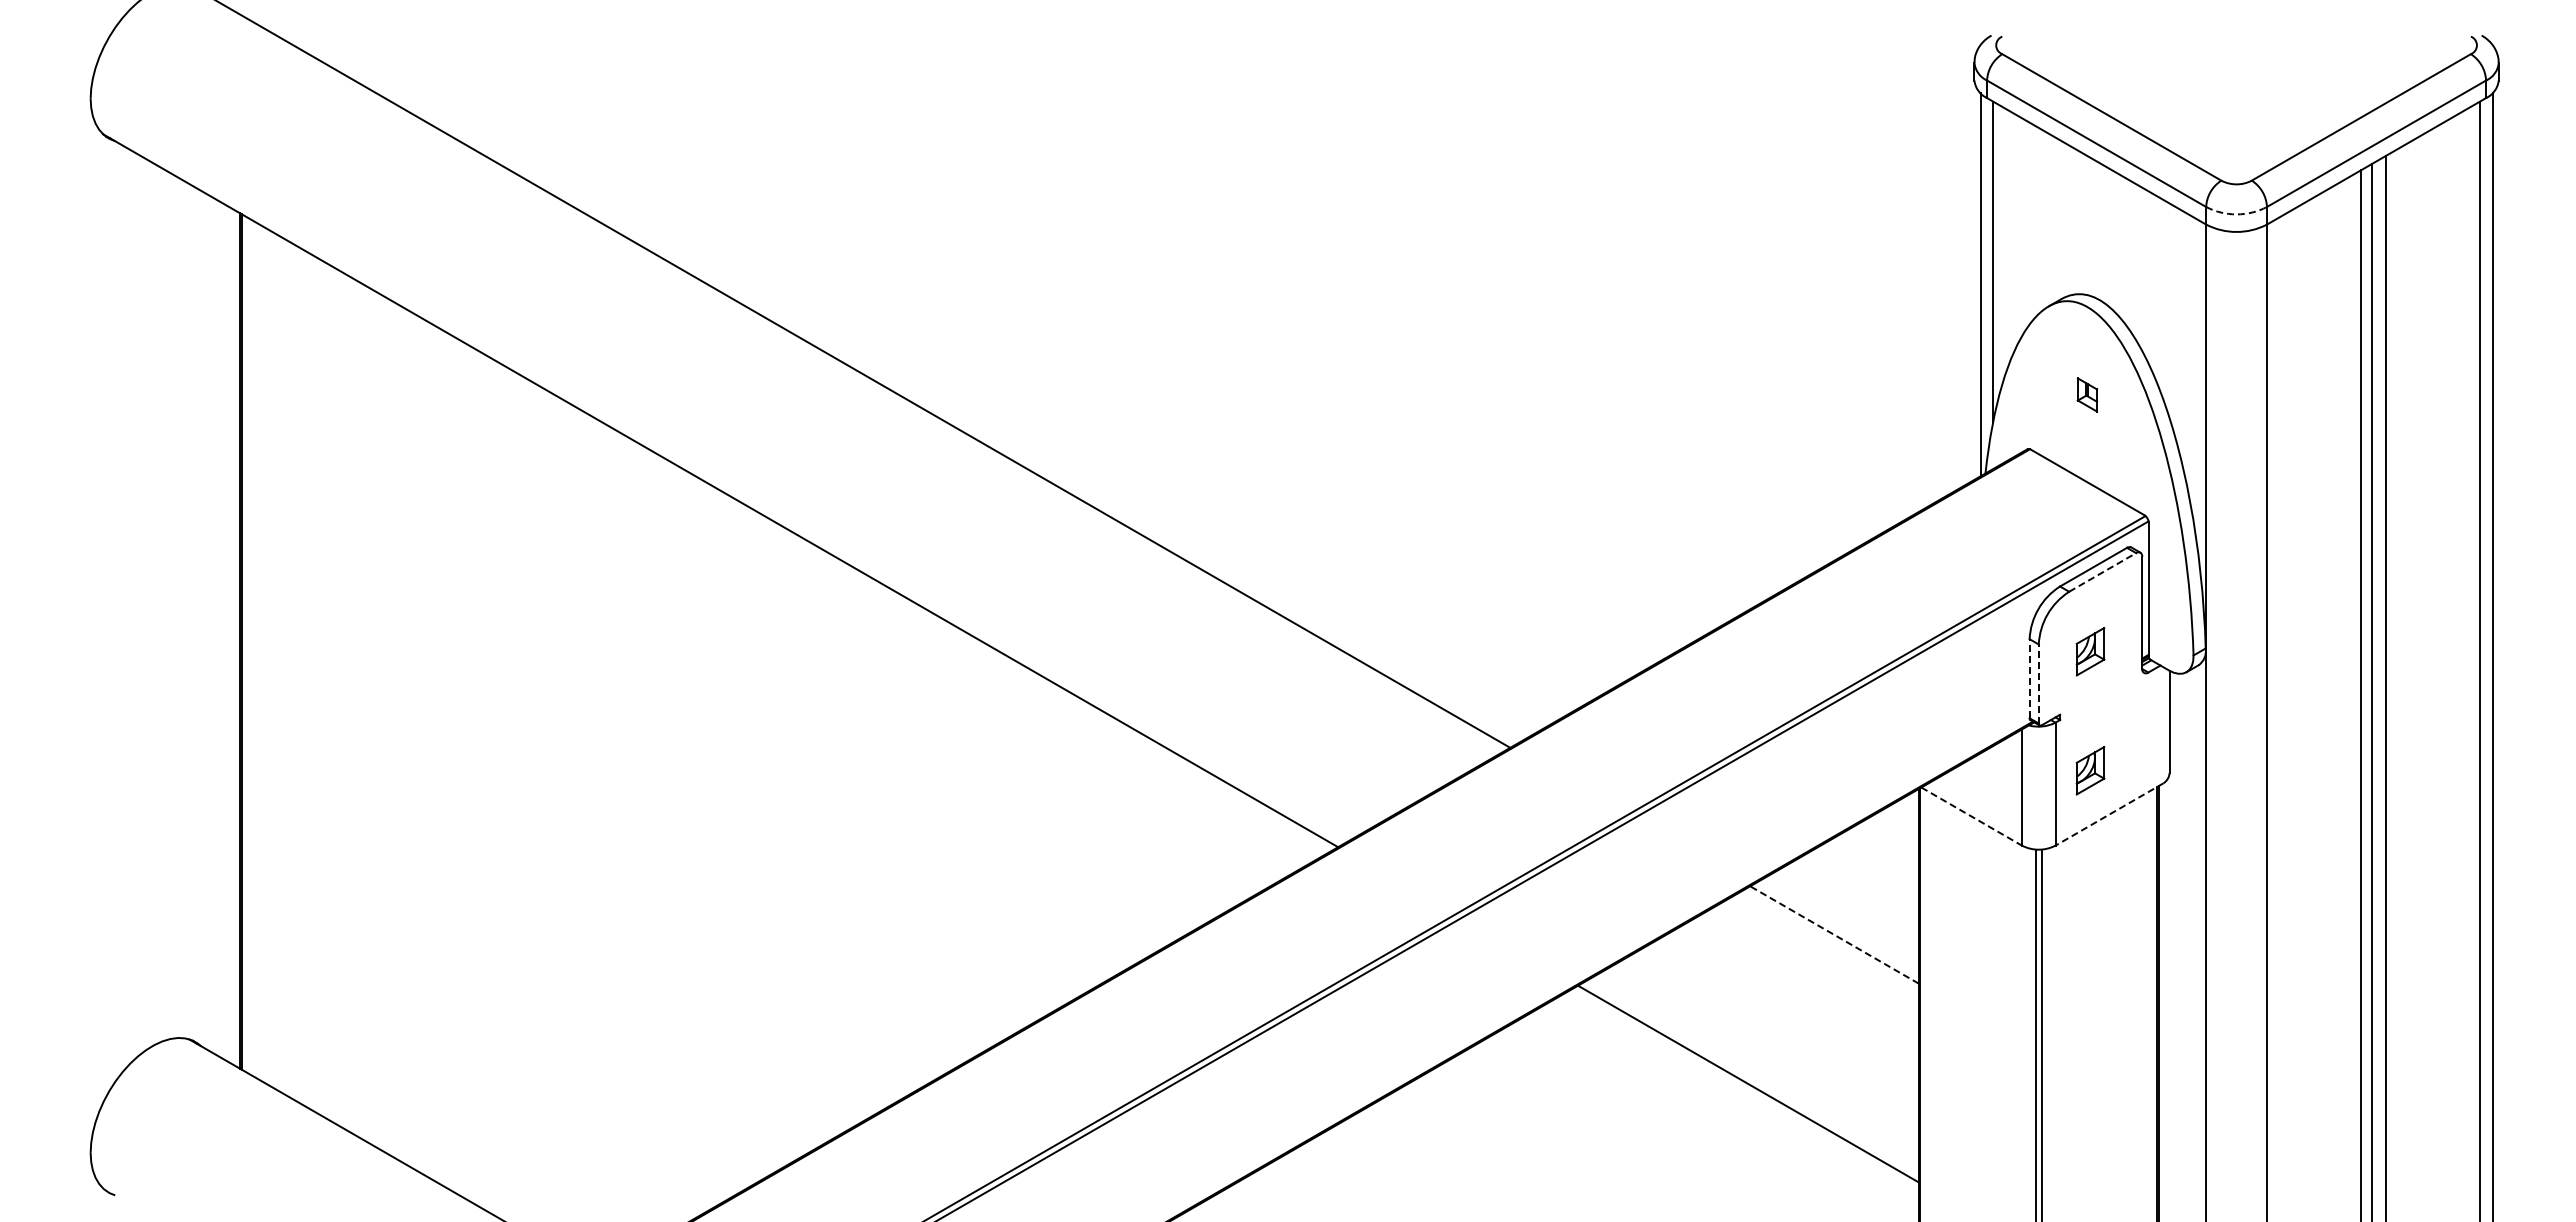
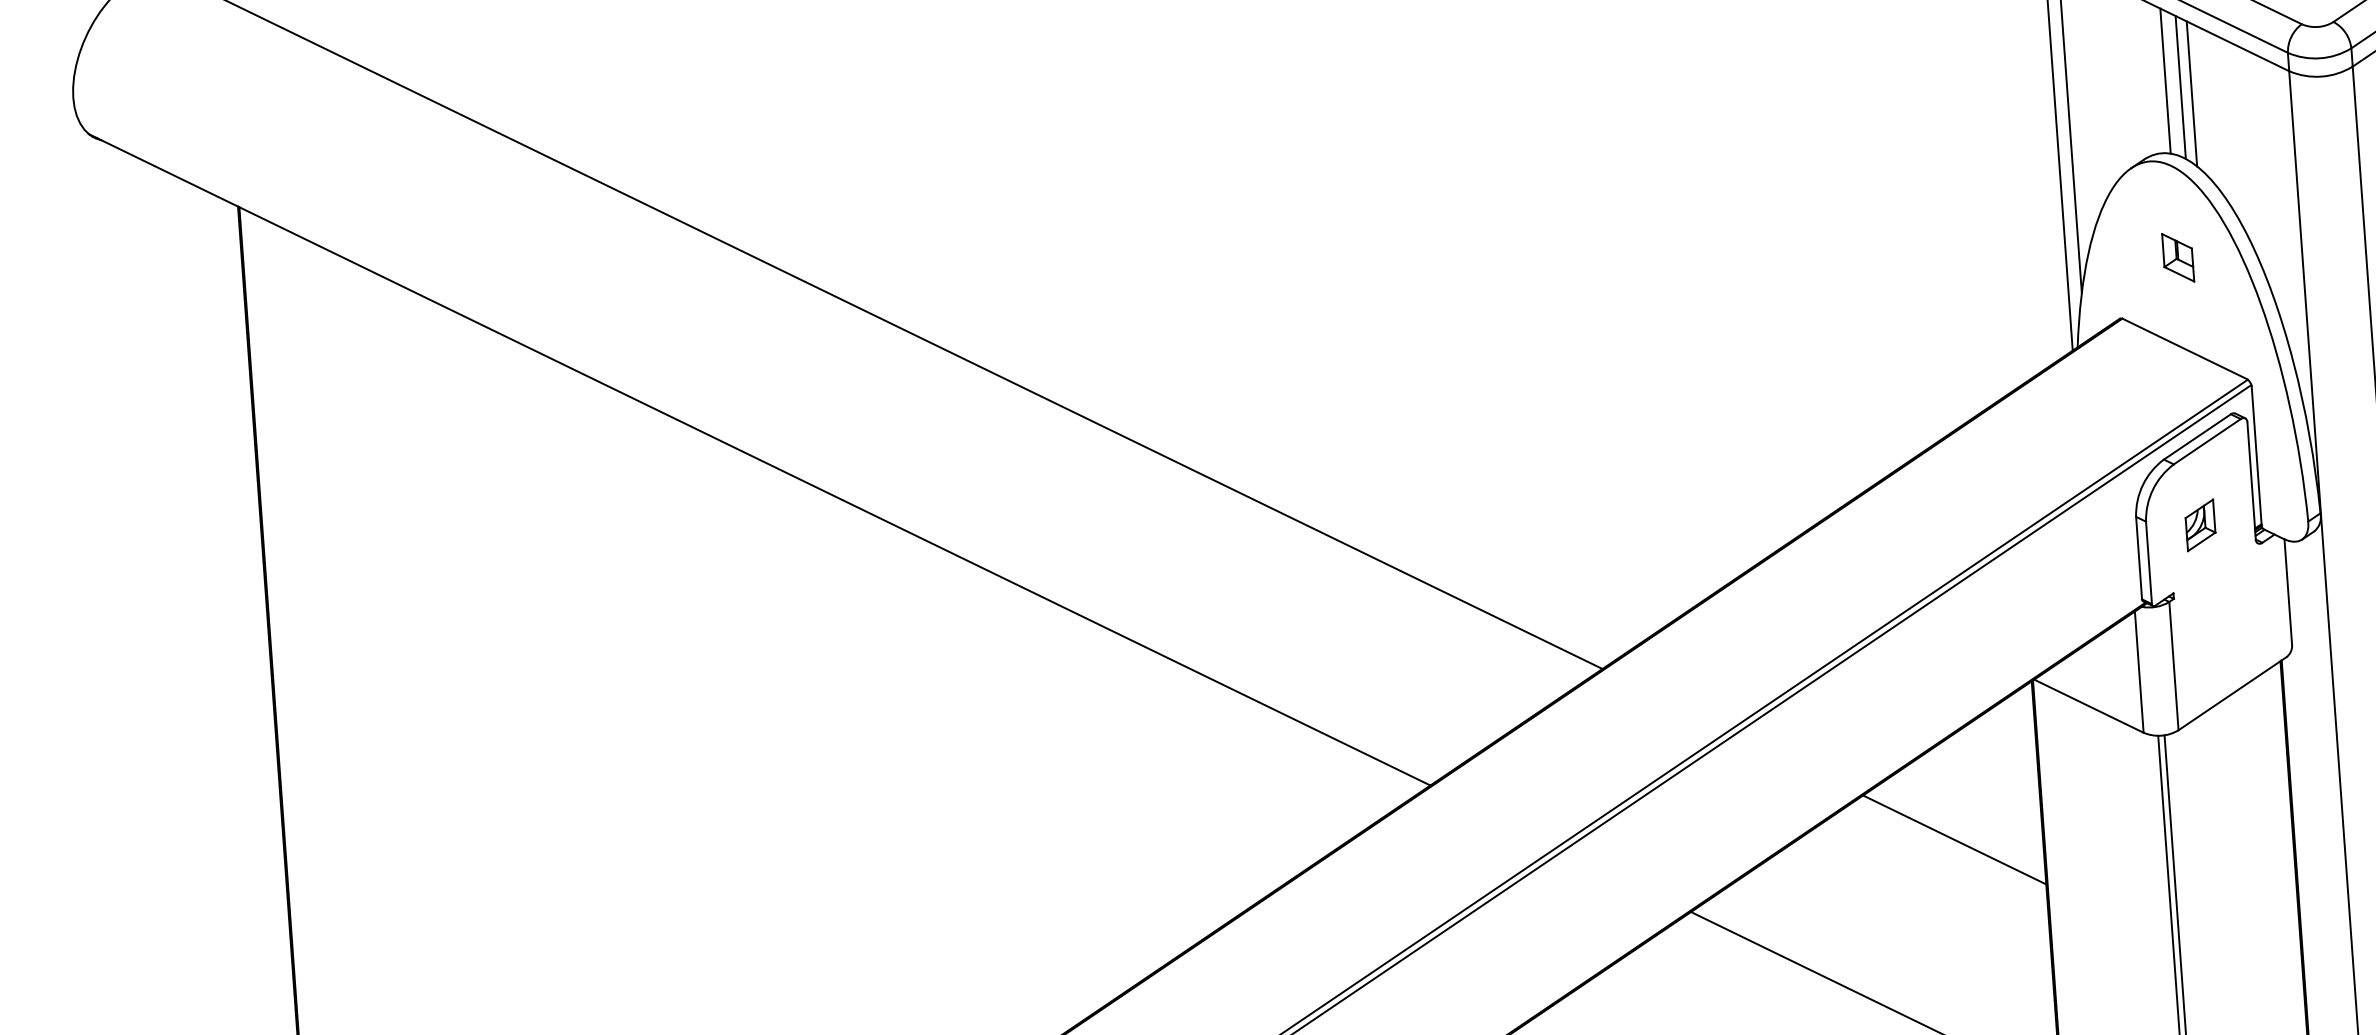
arc: (2236, 214) -> (2320, 58), dashed -> solid
line: (2087, 225) -> (2165, 81), added
line: (2101, 232) -> (2180, 87), added
line: (2111, 239) -> (2191, 93), added
part: (2087, 394) -> (2178, 257), size x1.43
line: (2102, 572) -> (2207, 441), dashed -> solid
line: (2029, 678) -> (2138, 557), dashed -> solid
line: (2038, 684) -> (2148, 563), dashed -> solid
part: (2090, 770) -> (2209, 649), removed
line: (2109, 814) -> (2232, 693), dashed -> solid
line: (1972, 816) -> (2089, 706), dashed -> solid
line: (1834, 934) -> (1954, 839), dashed -> solid

